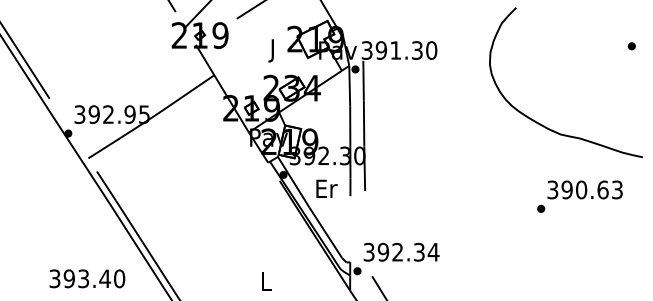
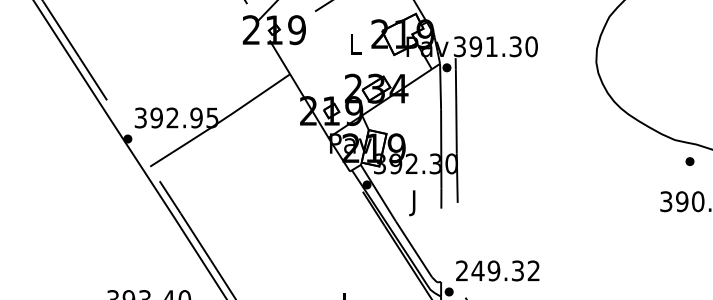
text: (273, 50) -> (355, 46), J -> L
text: (326, 190) -> (414, 202), Er -> J
part: (541, 208) -> (690, 161), moved
text: (401, 251) -> (498, 270), 392.34 -> 249.32

